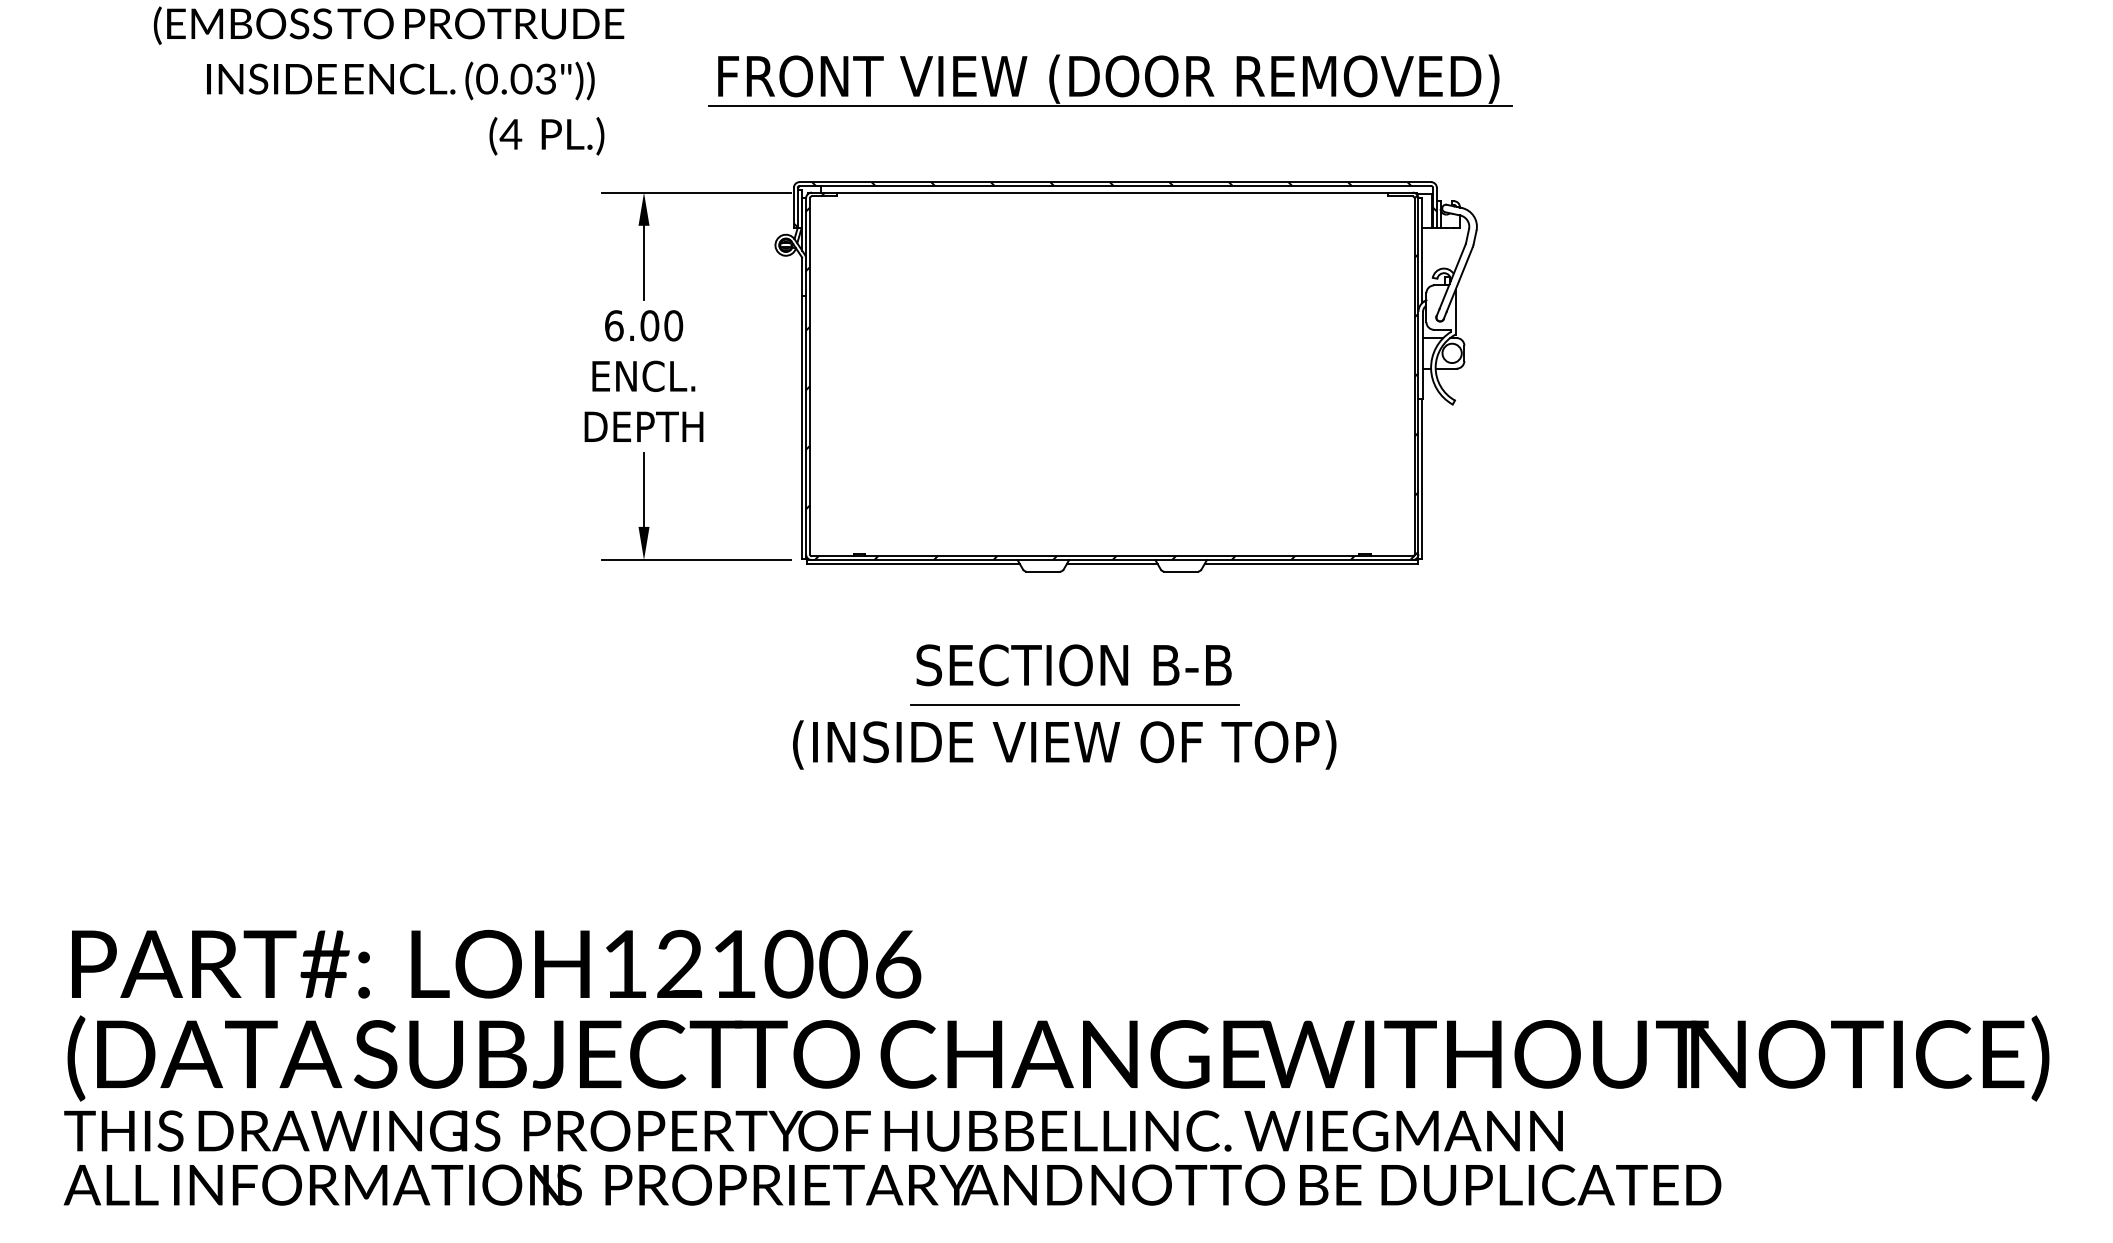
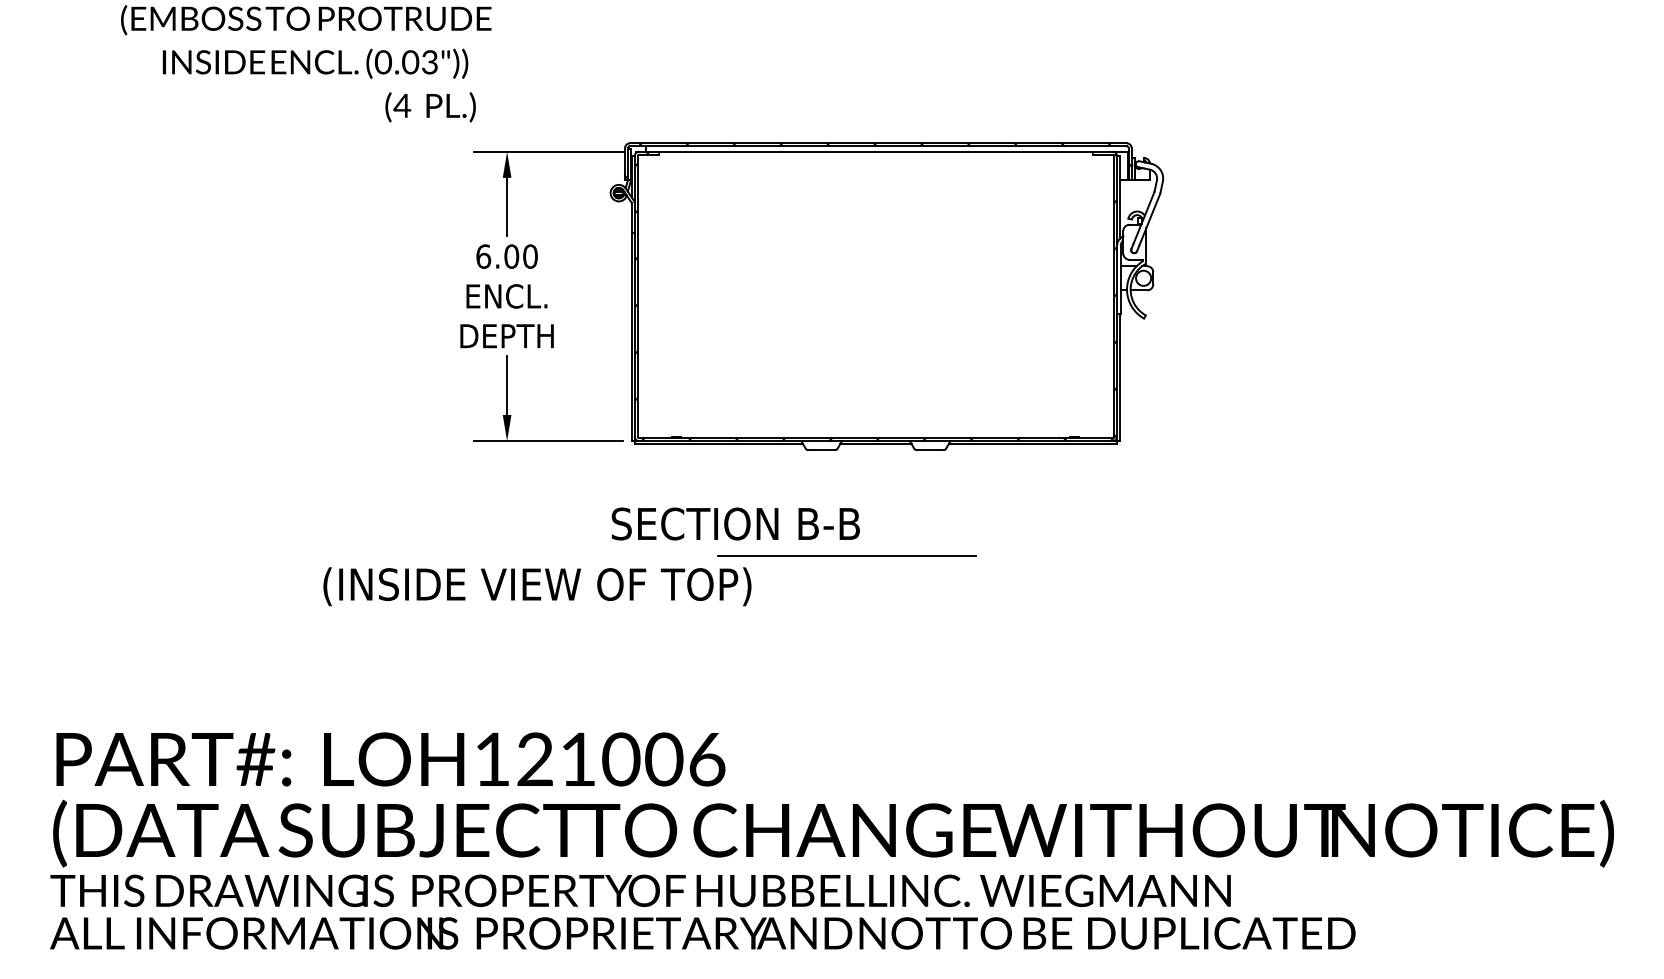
part: (1110, 80) -> (874, 63), removed
text: (1073, 664) -> (735, 523), moved
text: (1064, 744) -> (537, 586), moved

